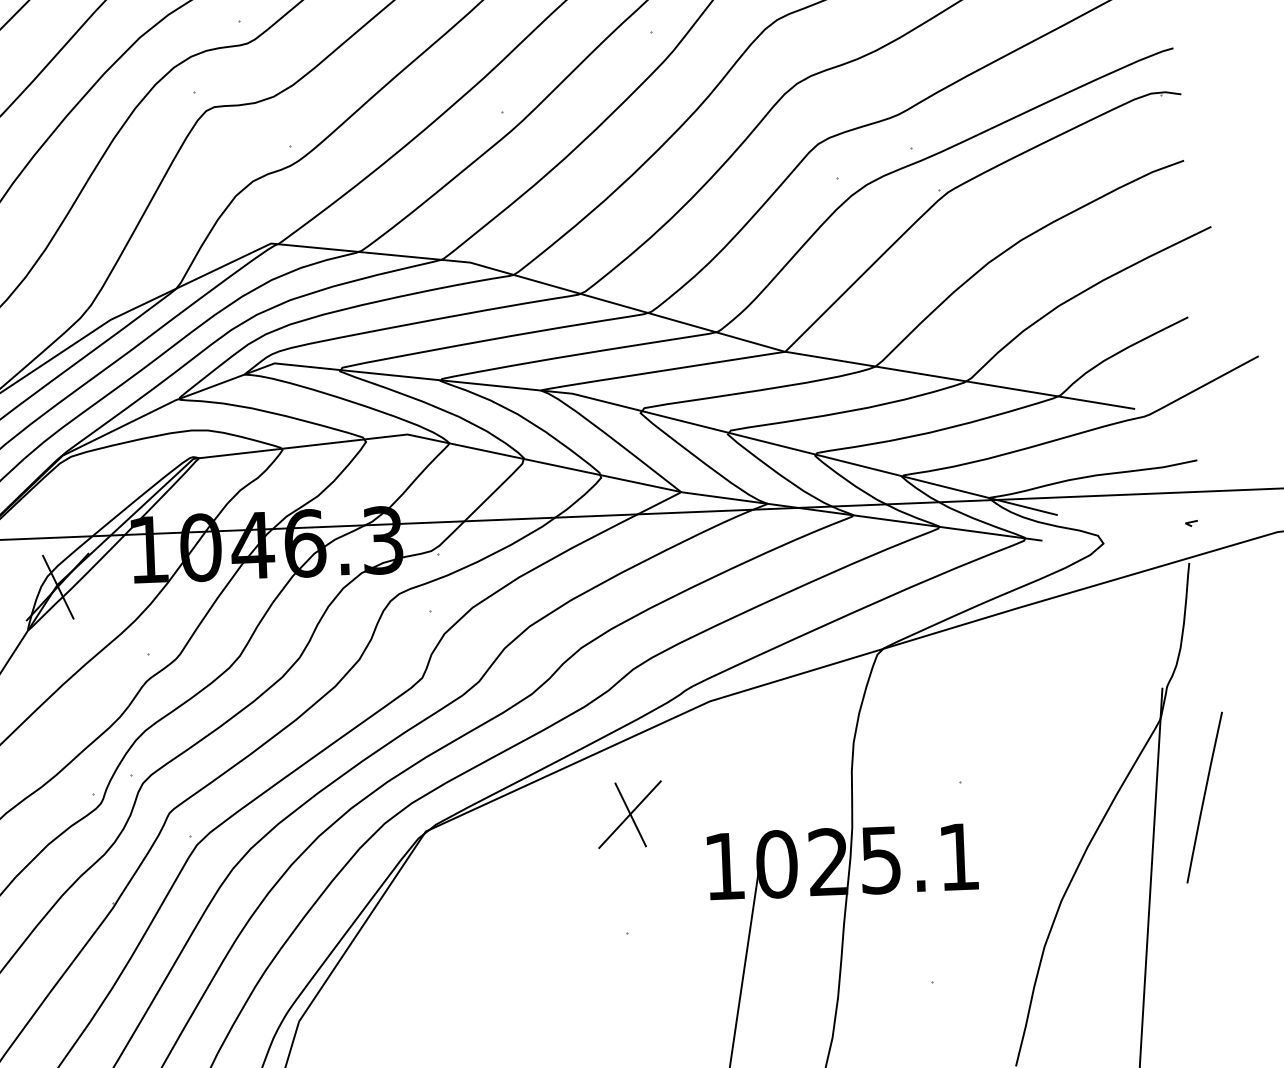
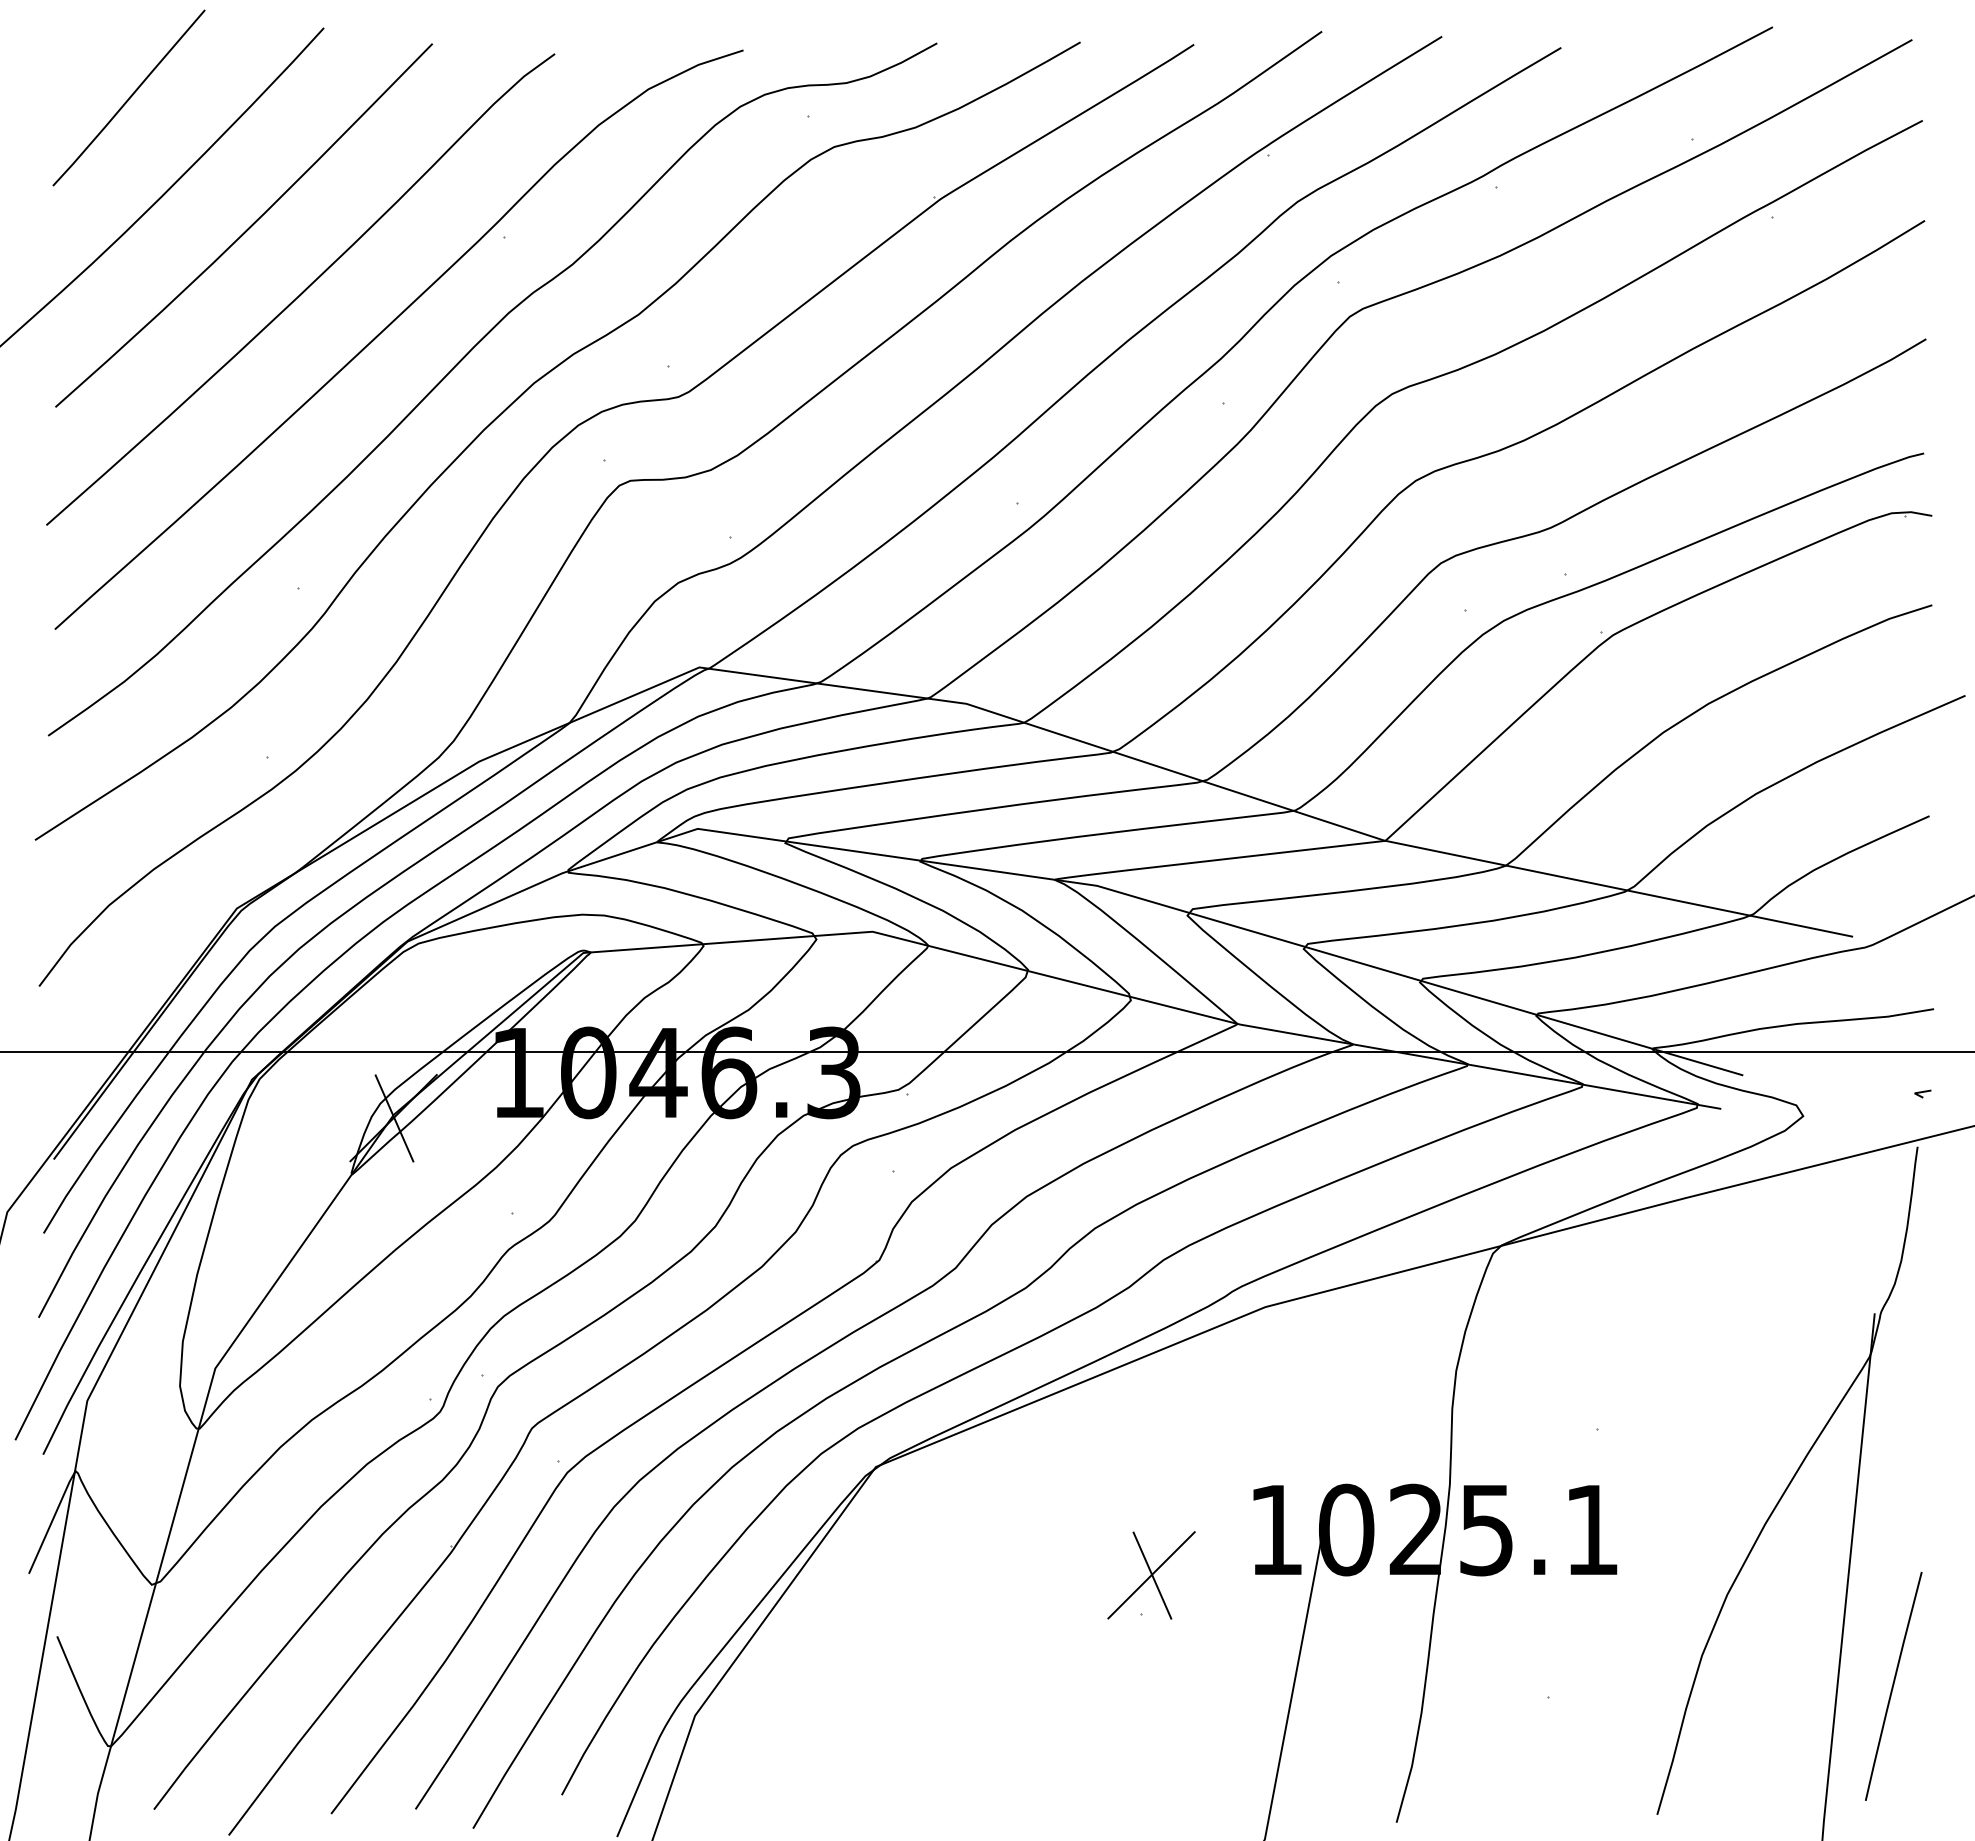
line: (1204, 797) -> (1893, 1686), moved
part: (630, 814) -> (1151, 1575), moved

